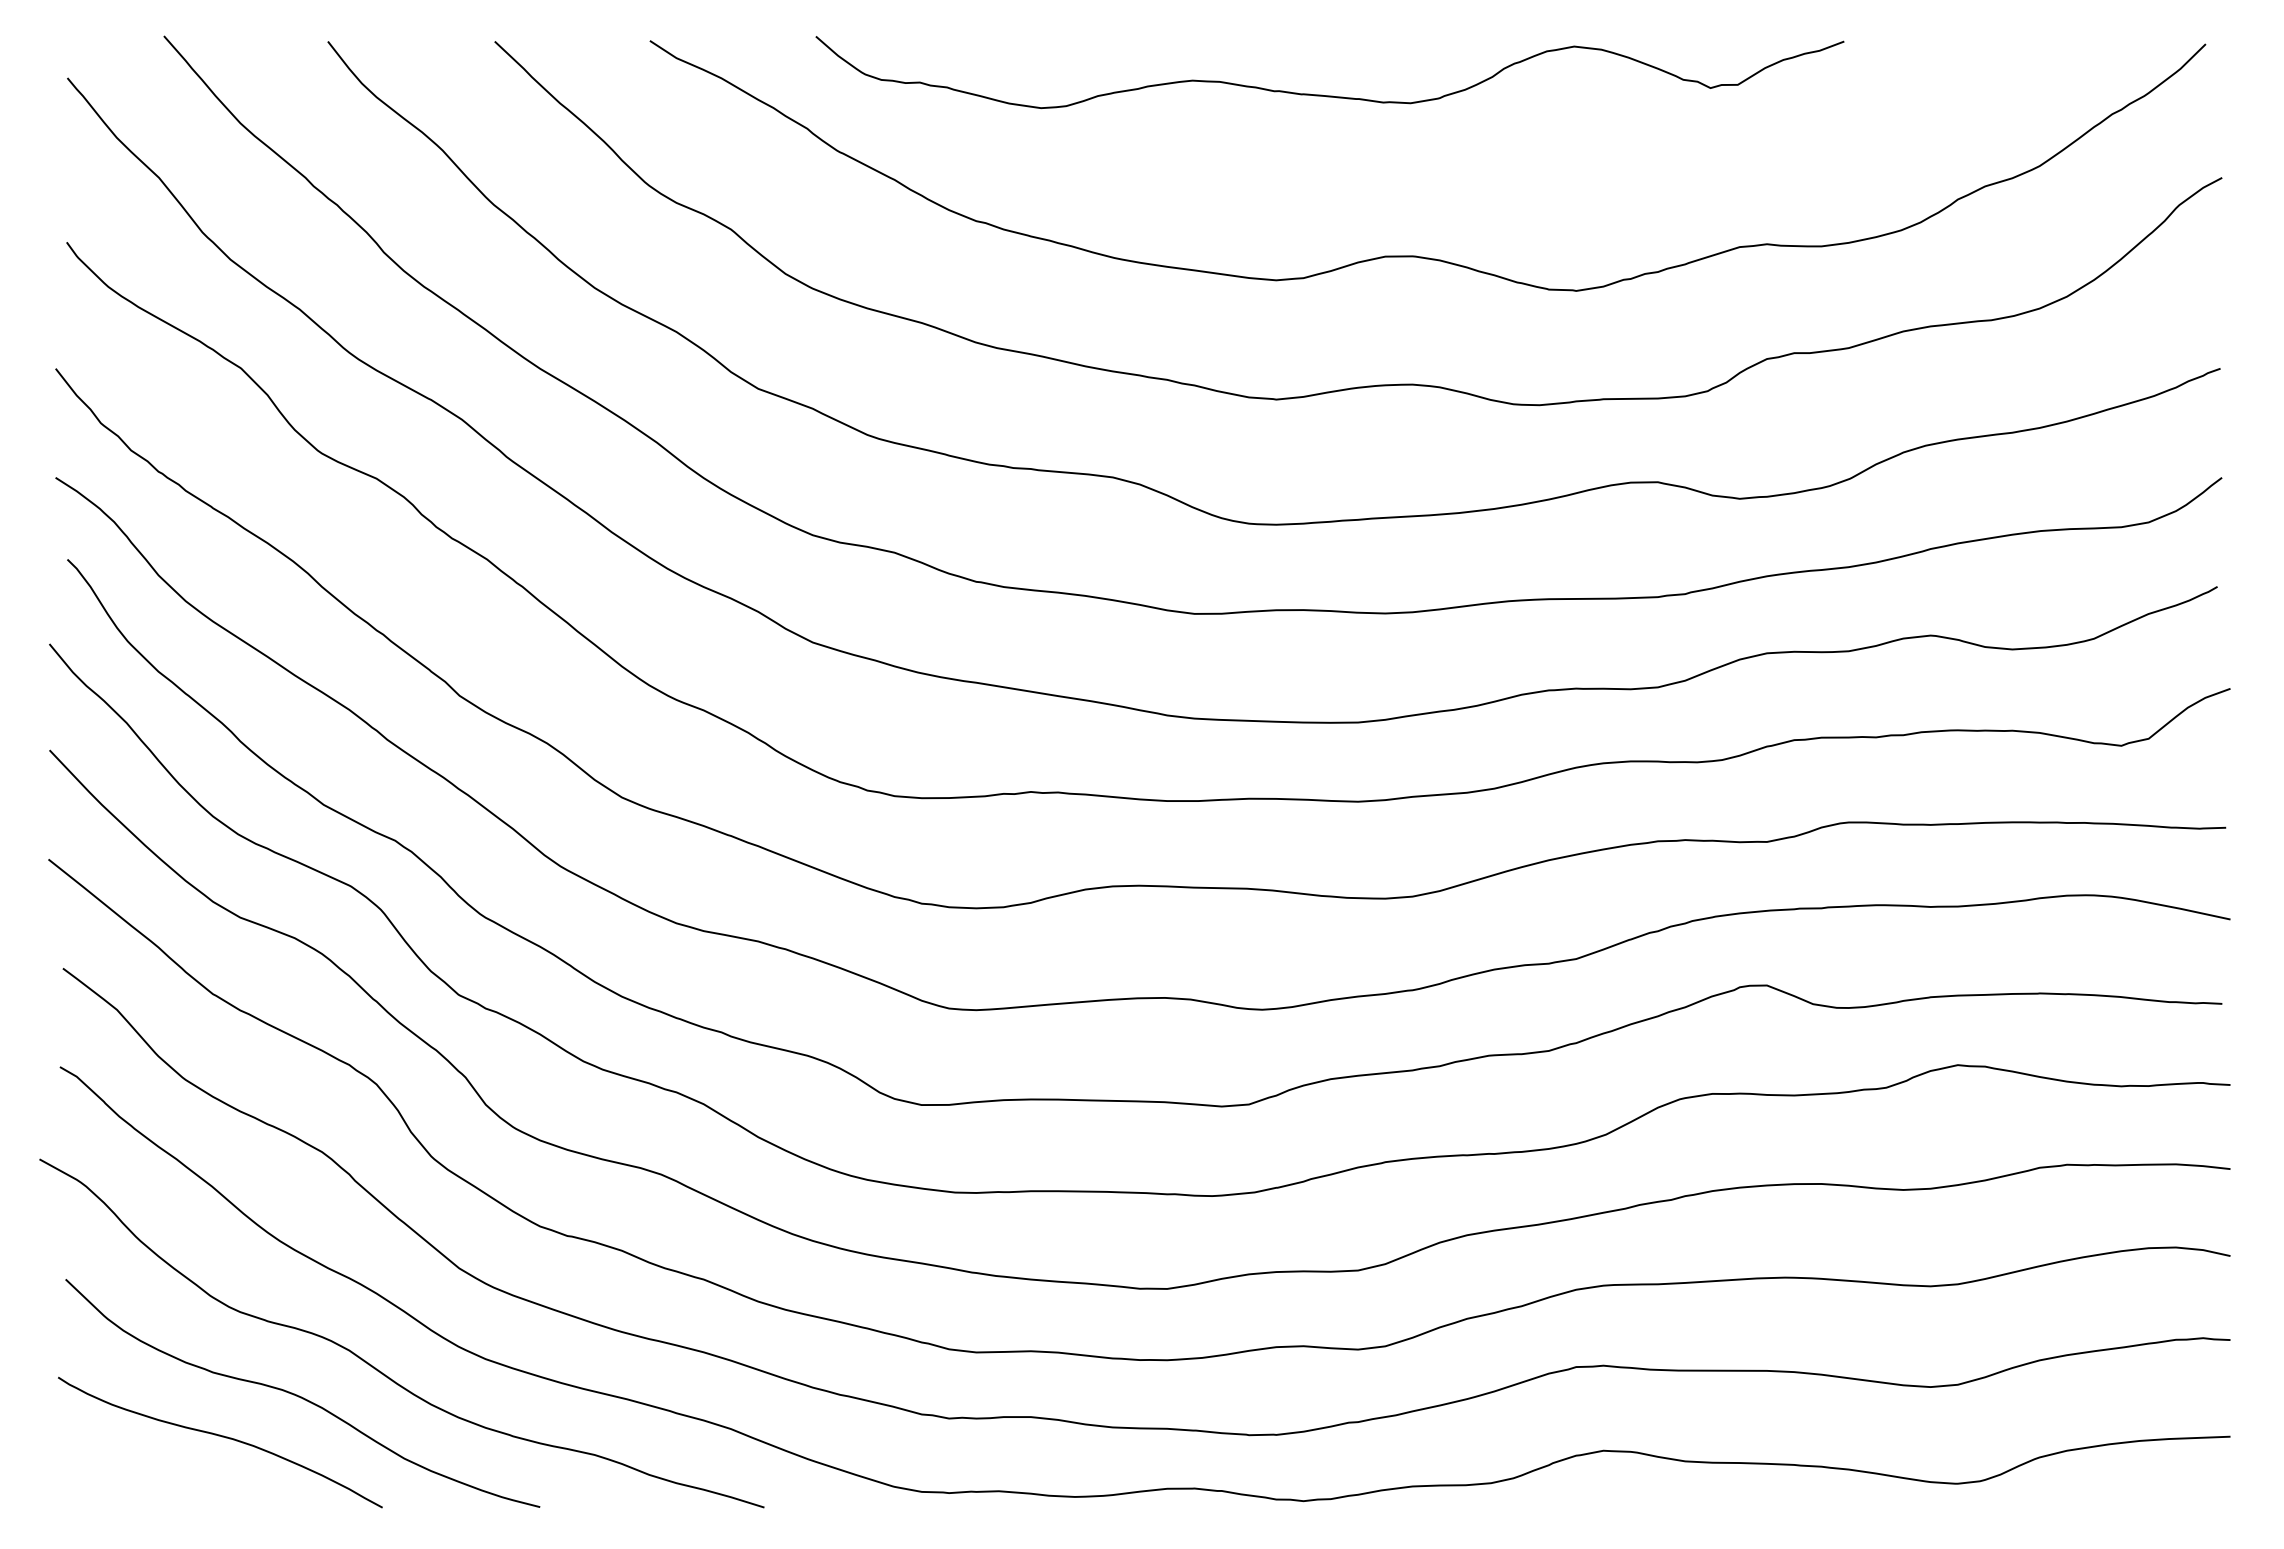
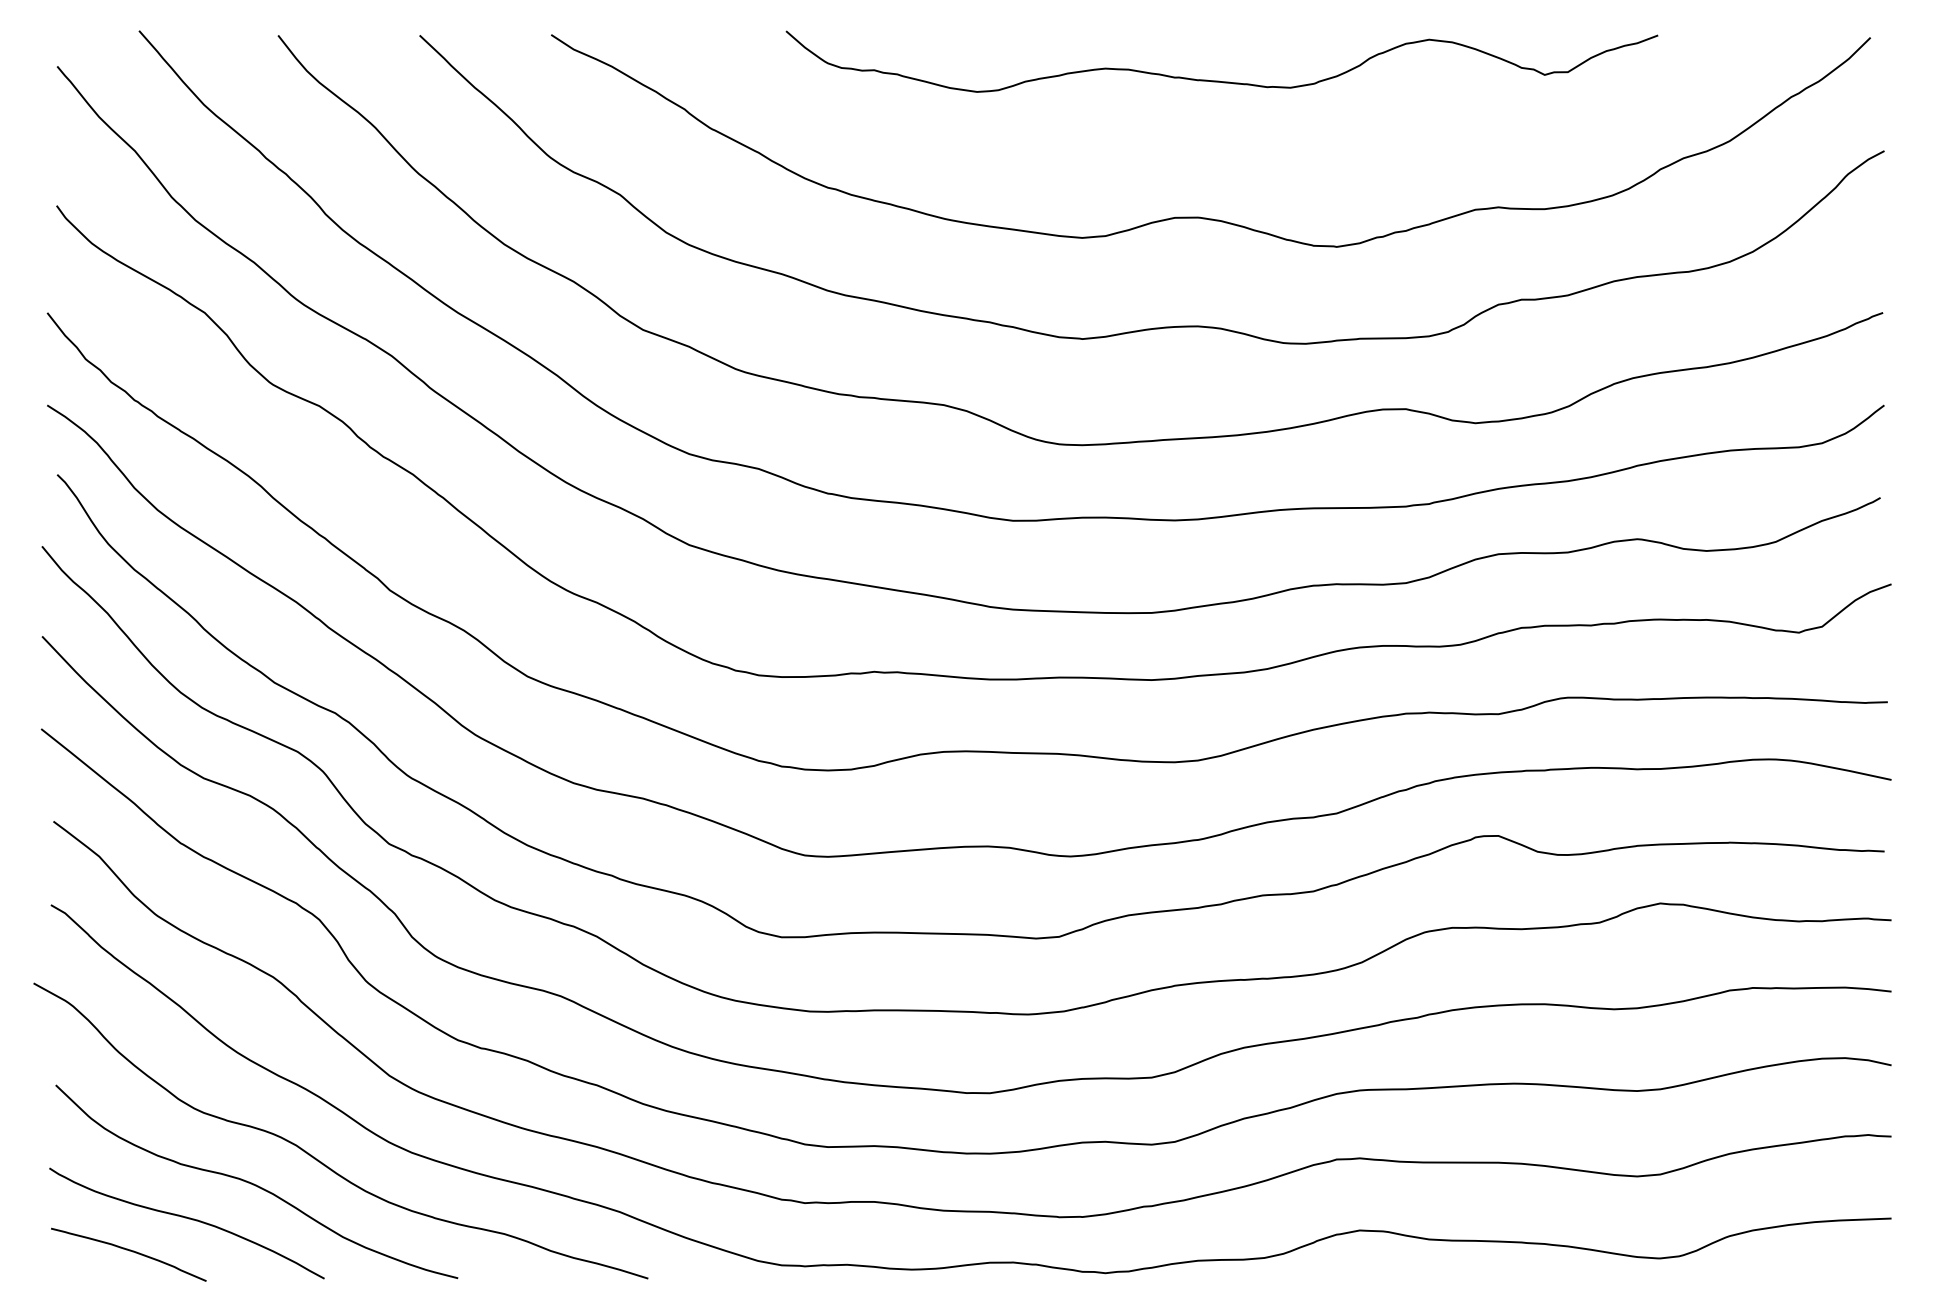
curve: (1329, 95) -> (1221, 81), moved
curve: (153, 1475) -> (130, 1251), added

